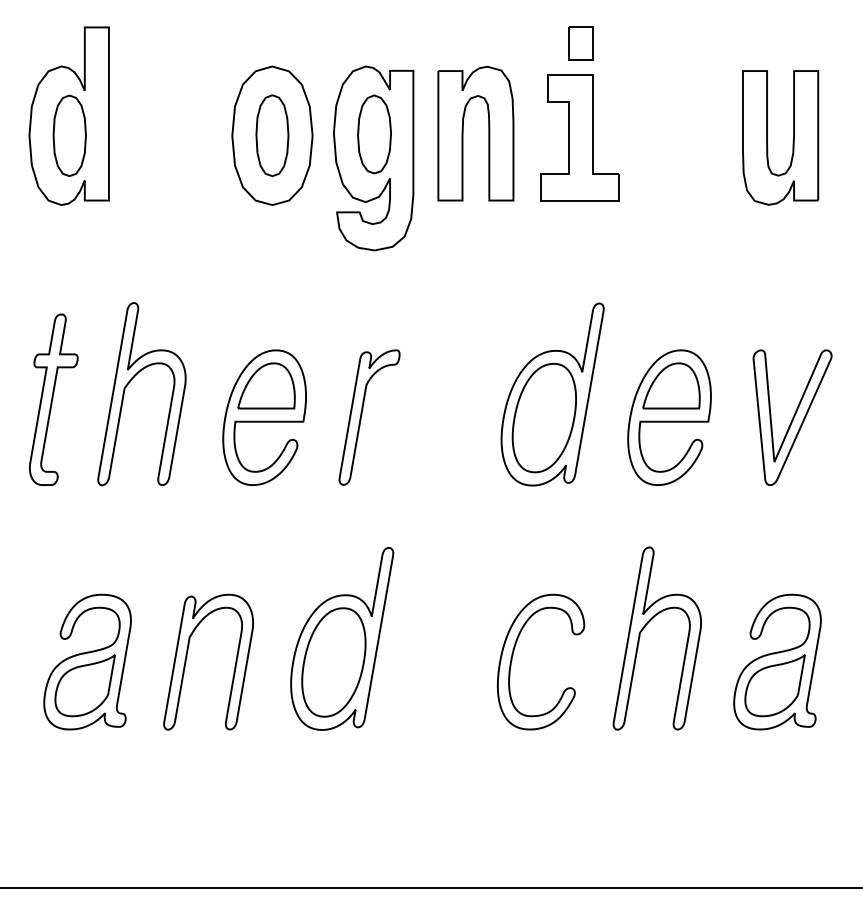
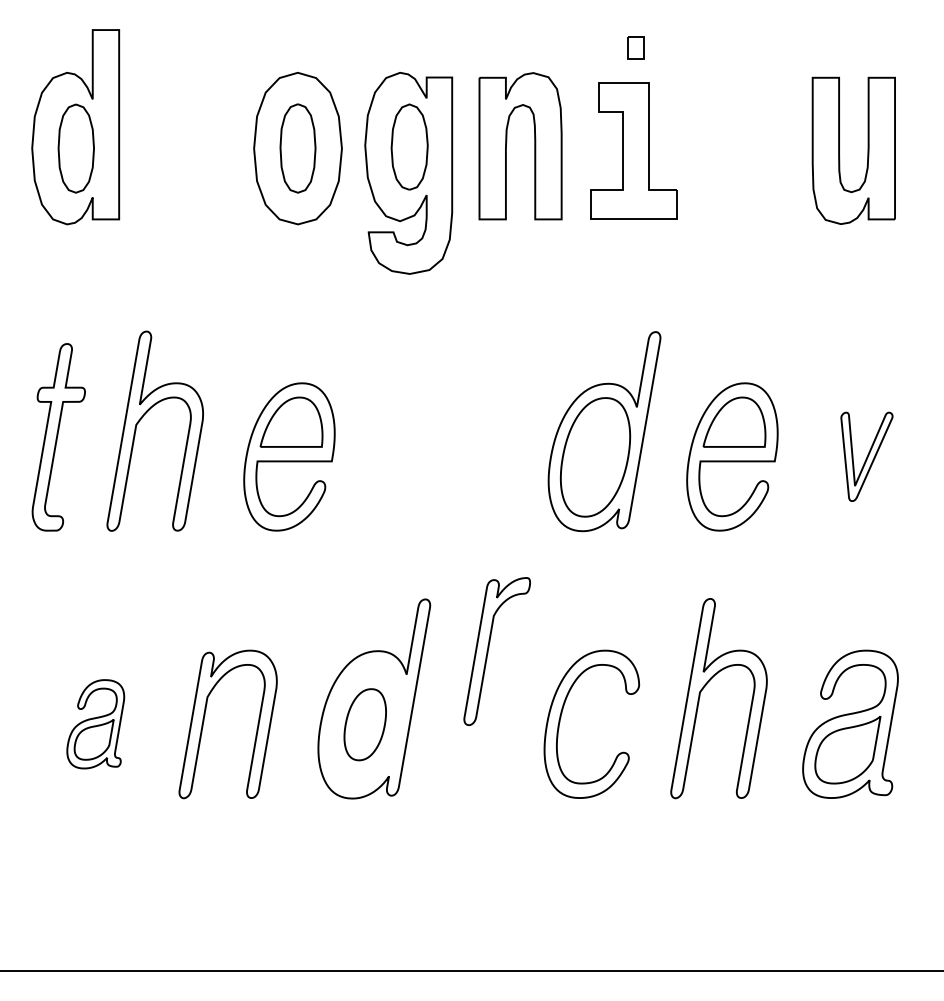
part: (580, 43) -> (634, 47), size x0.6
part: (362, 415) -> (489, 649), moved
part: (792, 417) -> (866, 456), size x0.6
part: (87, 661) -> (95, 723), size x0.6
part: (333, 662) -> (364, 724), size x0.6

